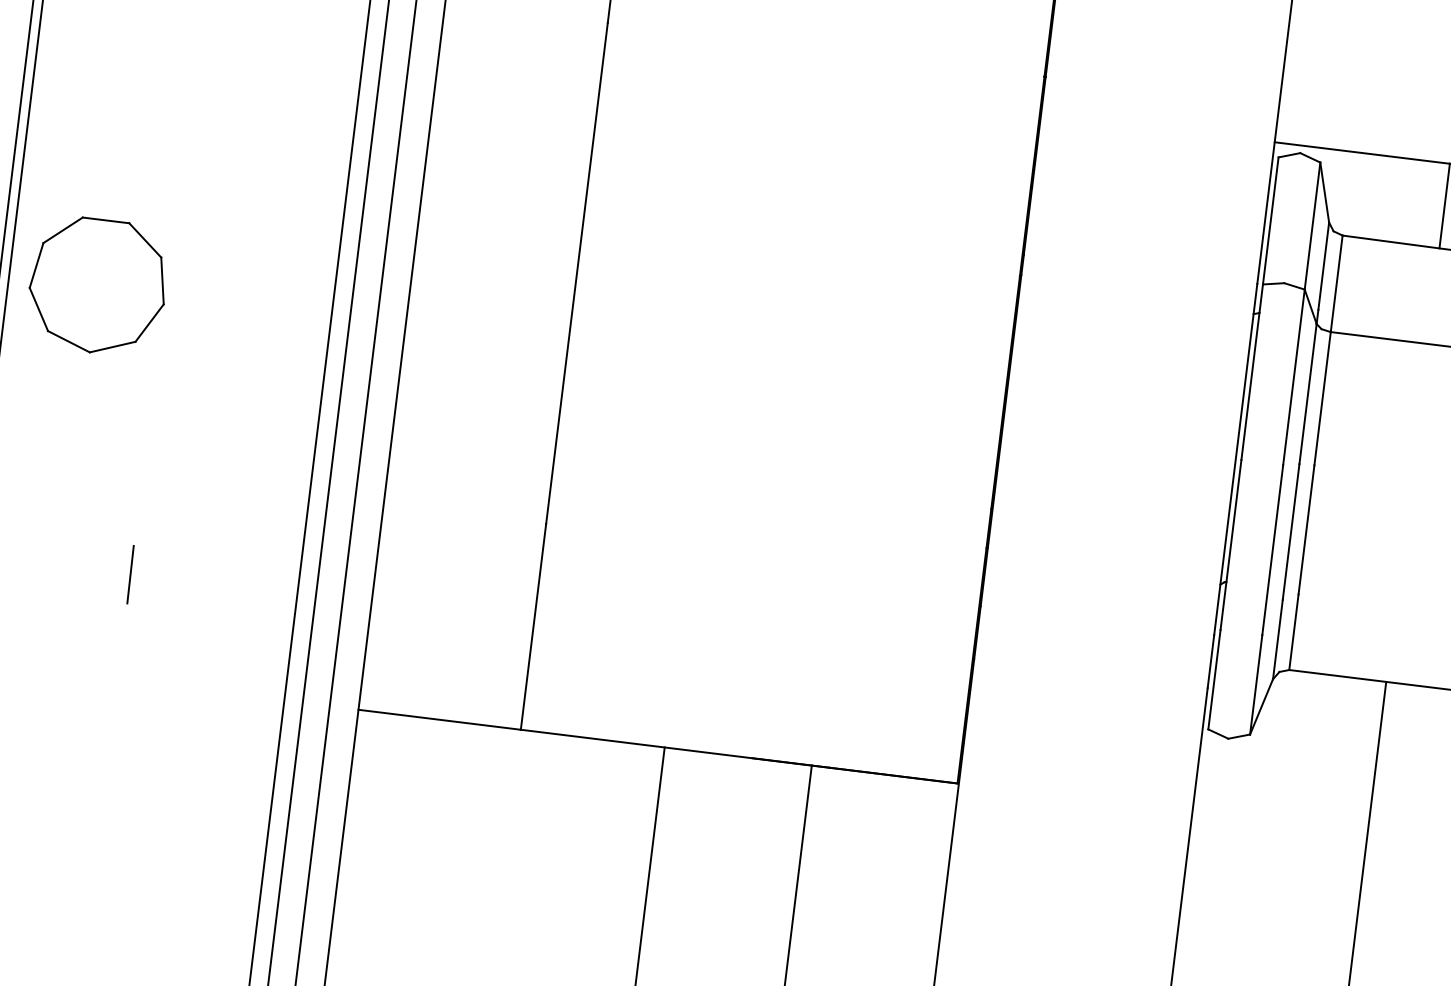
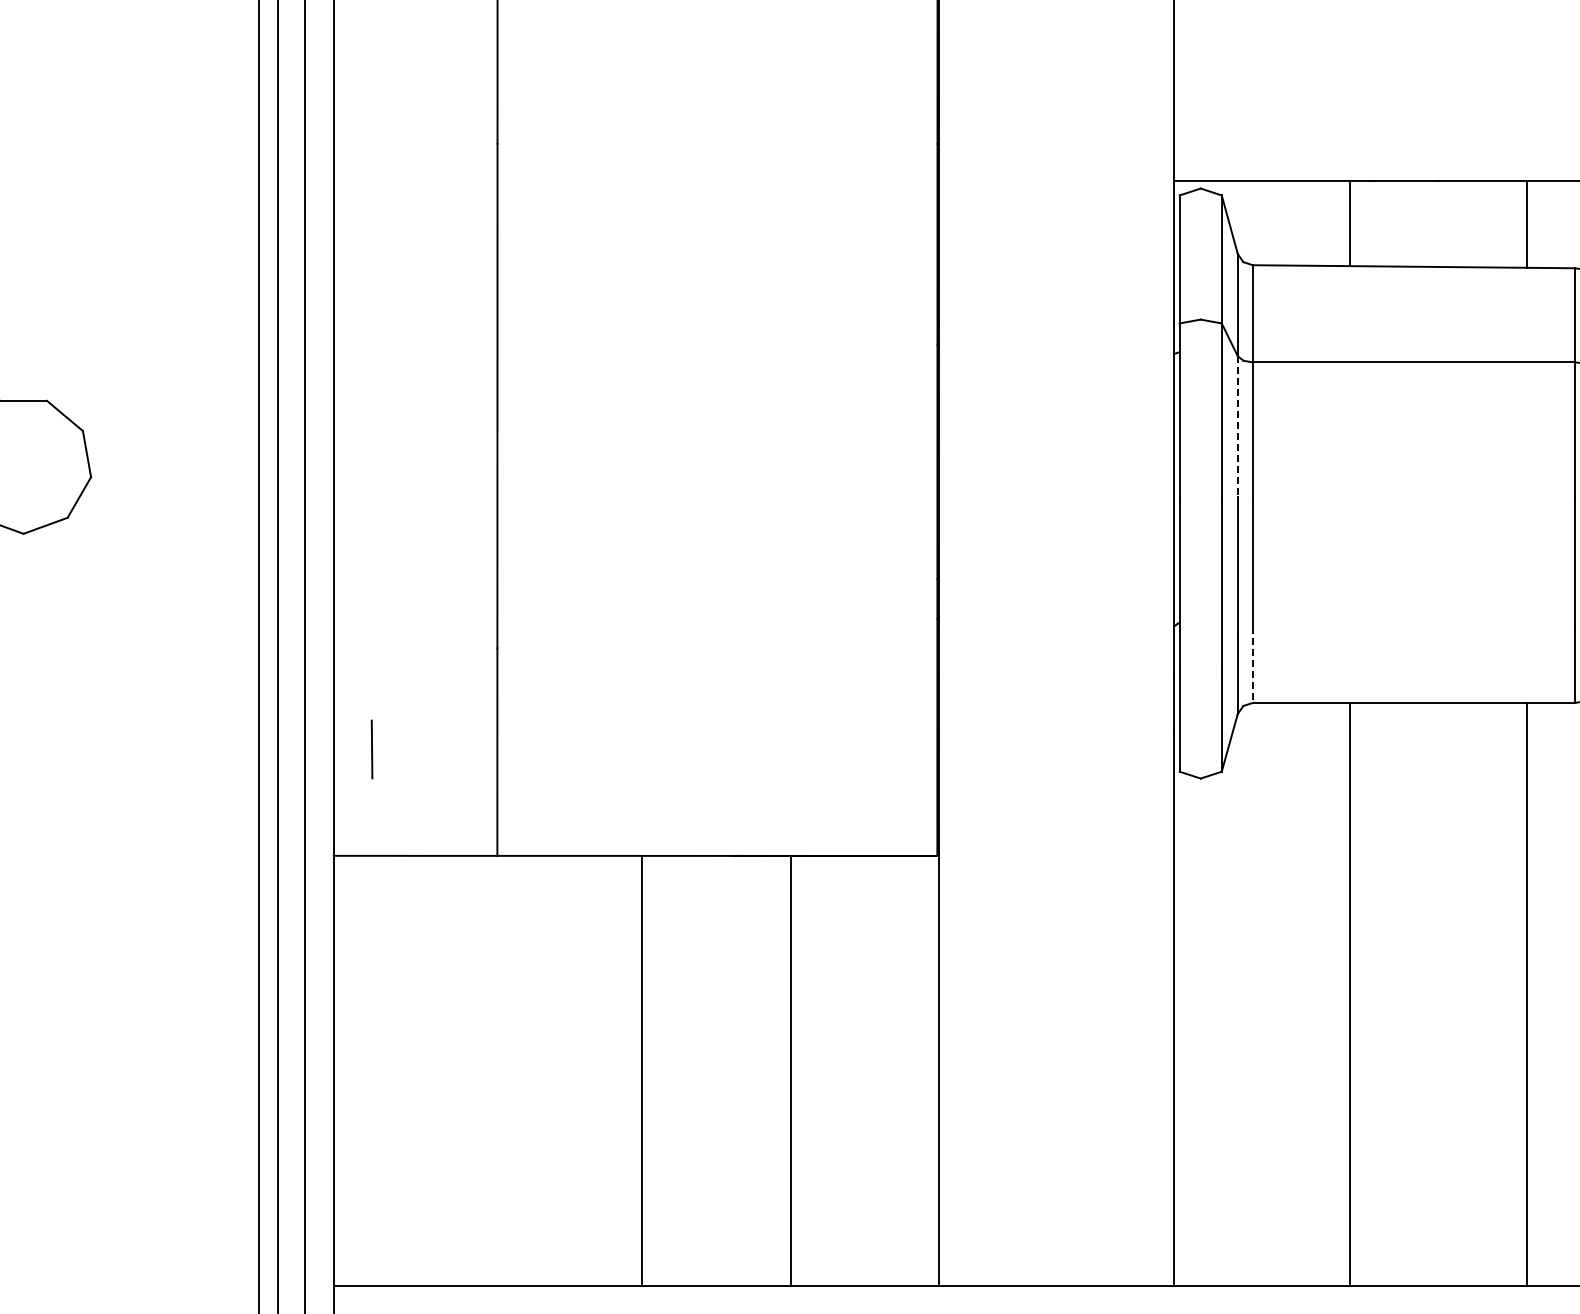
line: (1307, 393) -> (1237, 426), solid -> dashed
line: (129, 574) -> (371, 749), moved
line: (1293, 632) -> (1252, 665), solid -> dashed

